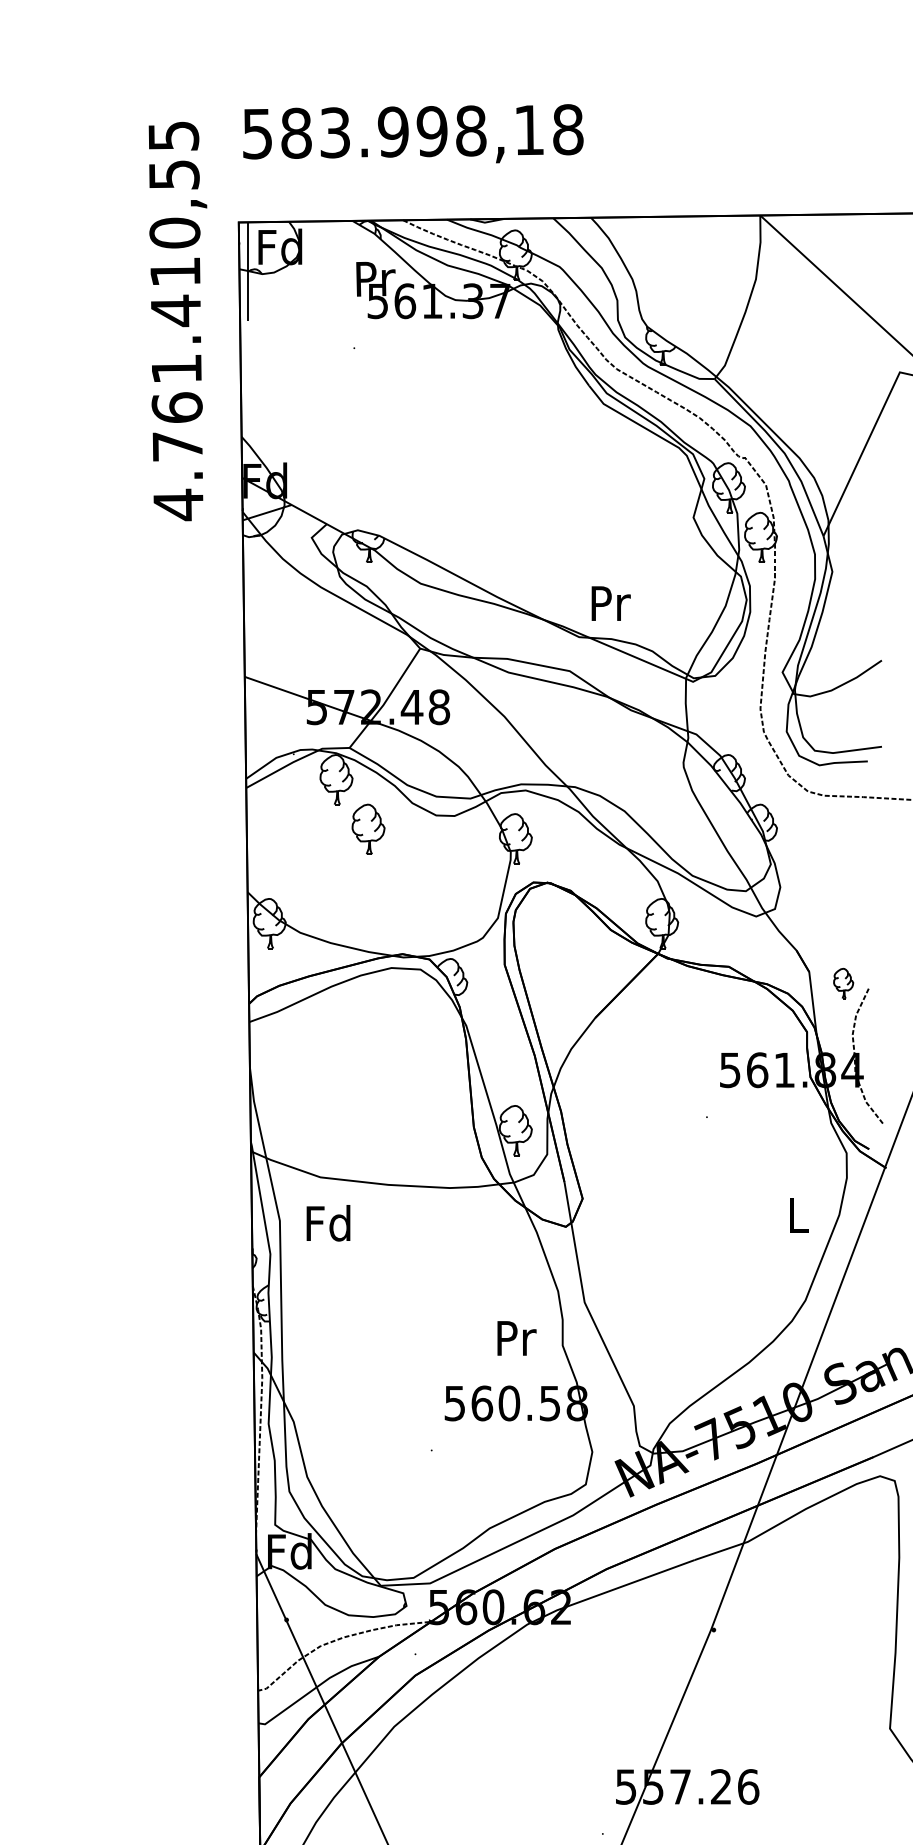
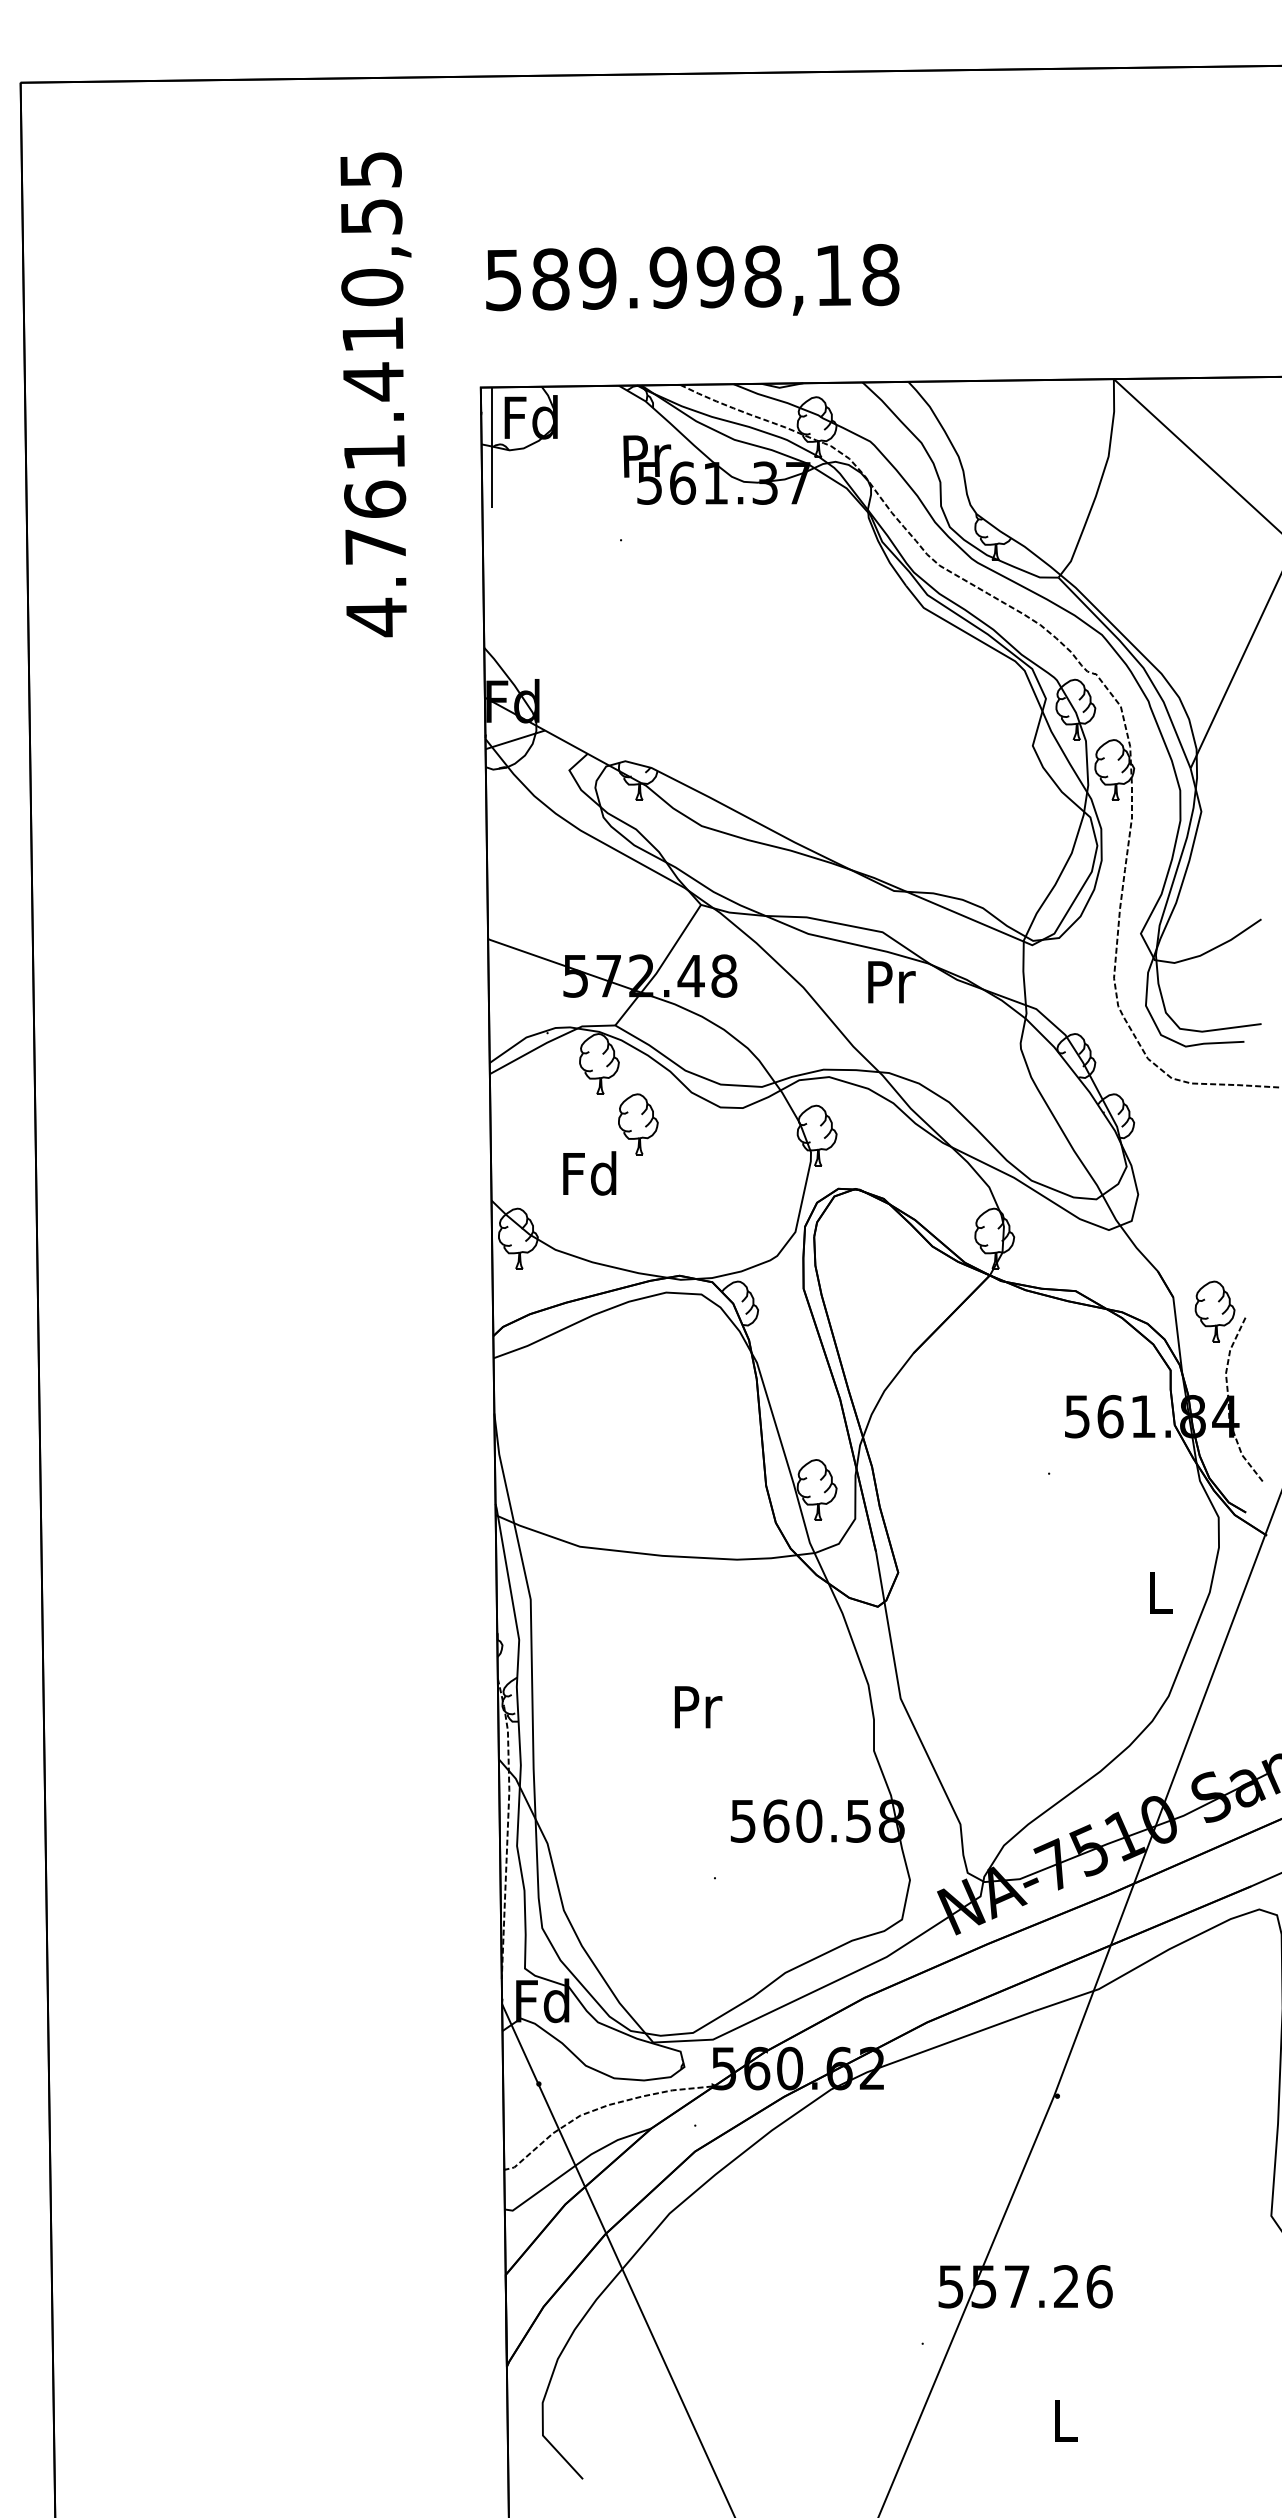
text: (334, 132) -> (597, 278), 583.998,18 -> 589.998,18
text: (177, 321) -> (375, 394), moved
text: (610, 603) -> (891, 982), moved
part: (843, 983) -> (1214, 1311), size x1.67
text: (328, 1223) -> (589, 1173), moved
text: (516, 1338) -> (698, 1707), moved

